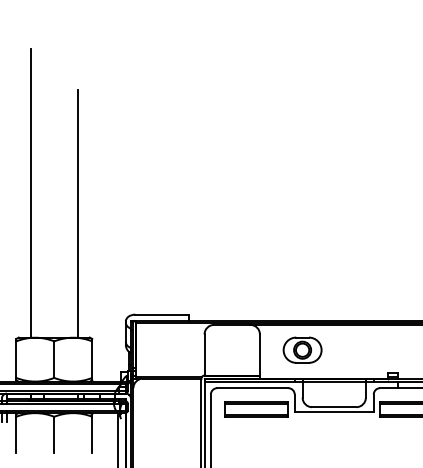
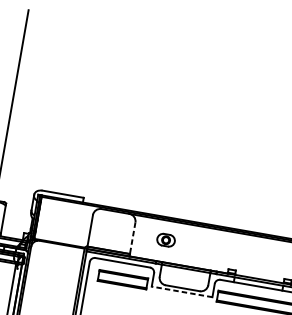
part: (302, 349) -> (166, 239), size x0.6
line: (259, 354) -> (132, 237), solid -> dashed
line: (334, 411) -> (182, 291), solid -> dashed

